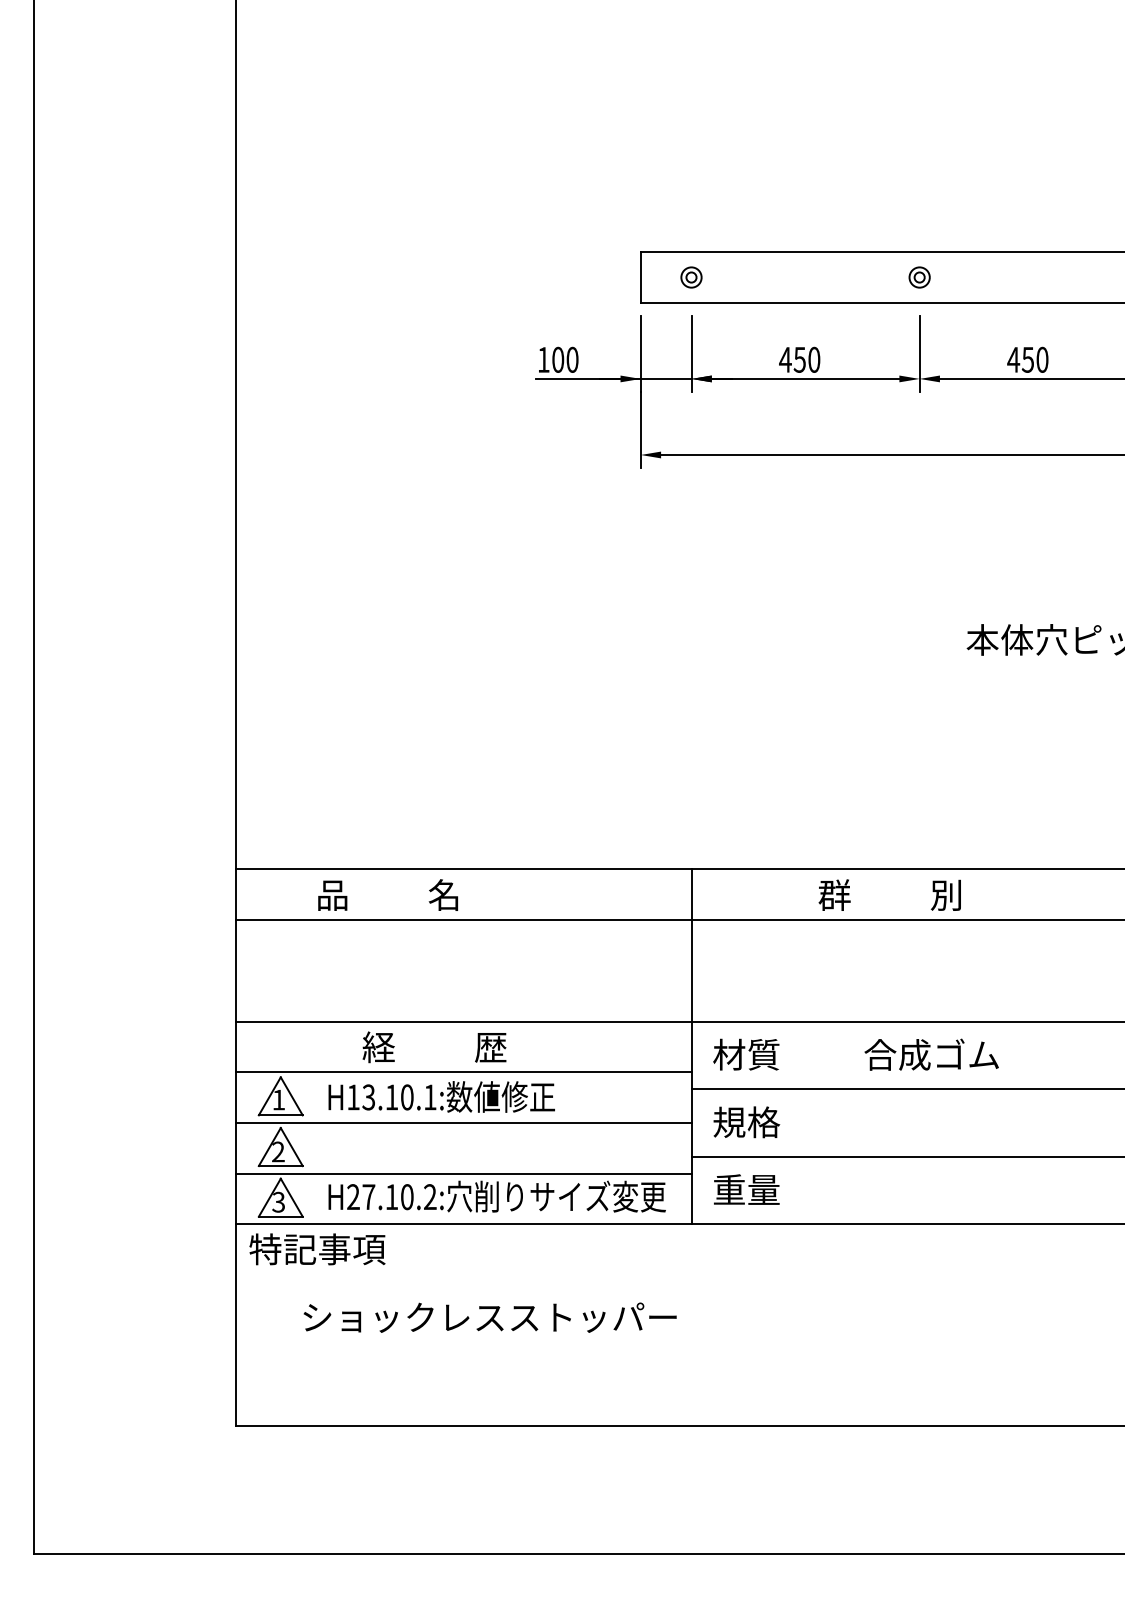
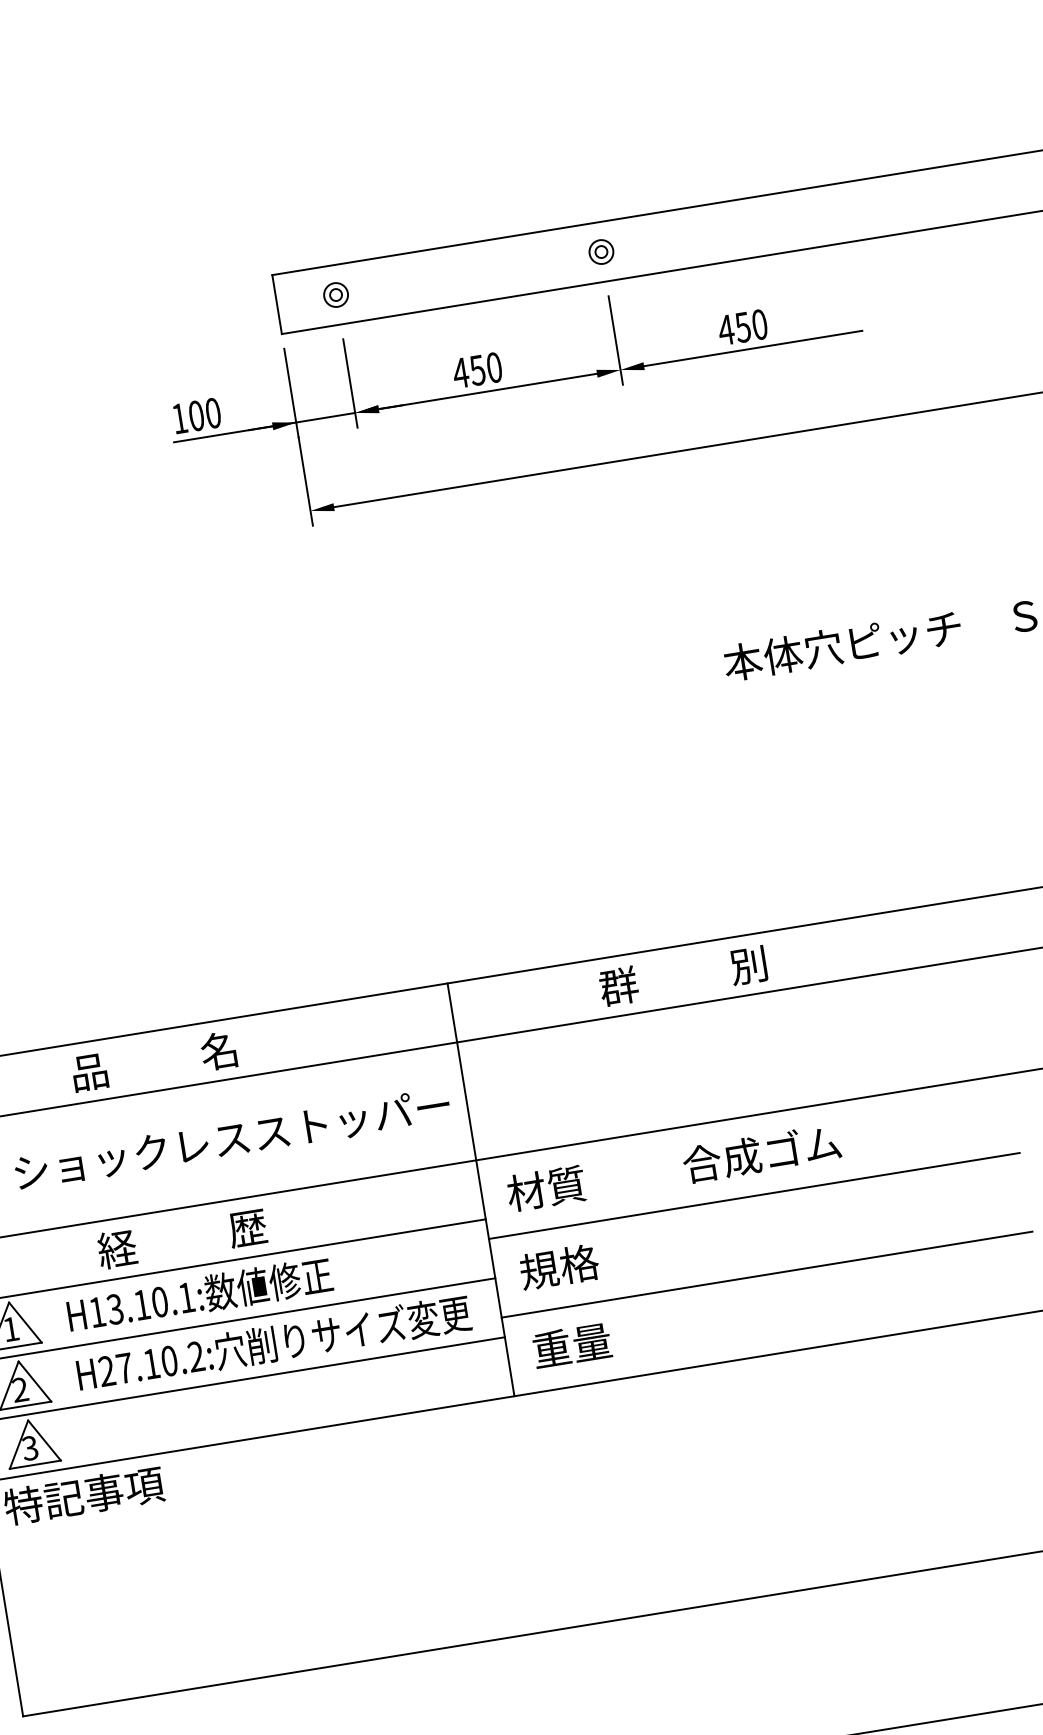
text: (388, 894) -> (154, 1060), moved
text: (496, 1196) -> (273, 1343), moved
text: (489, 1317) -> (231, 1139), moved

